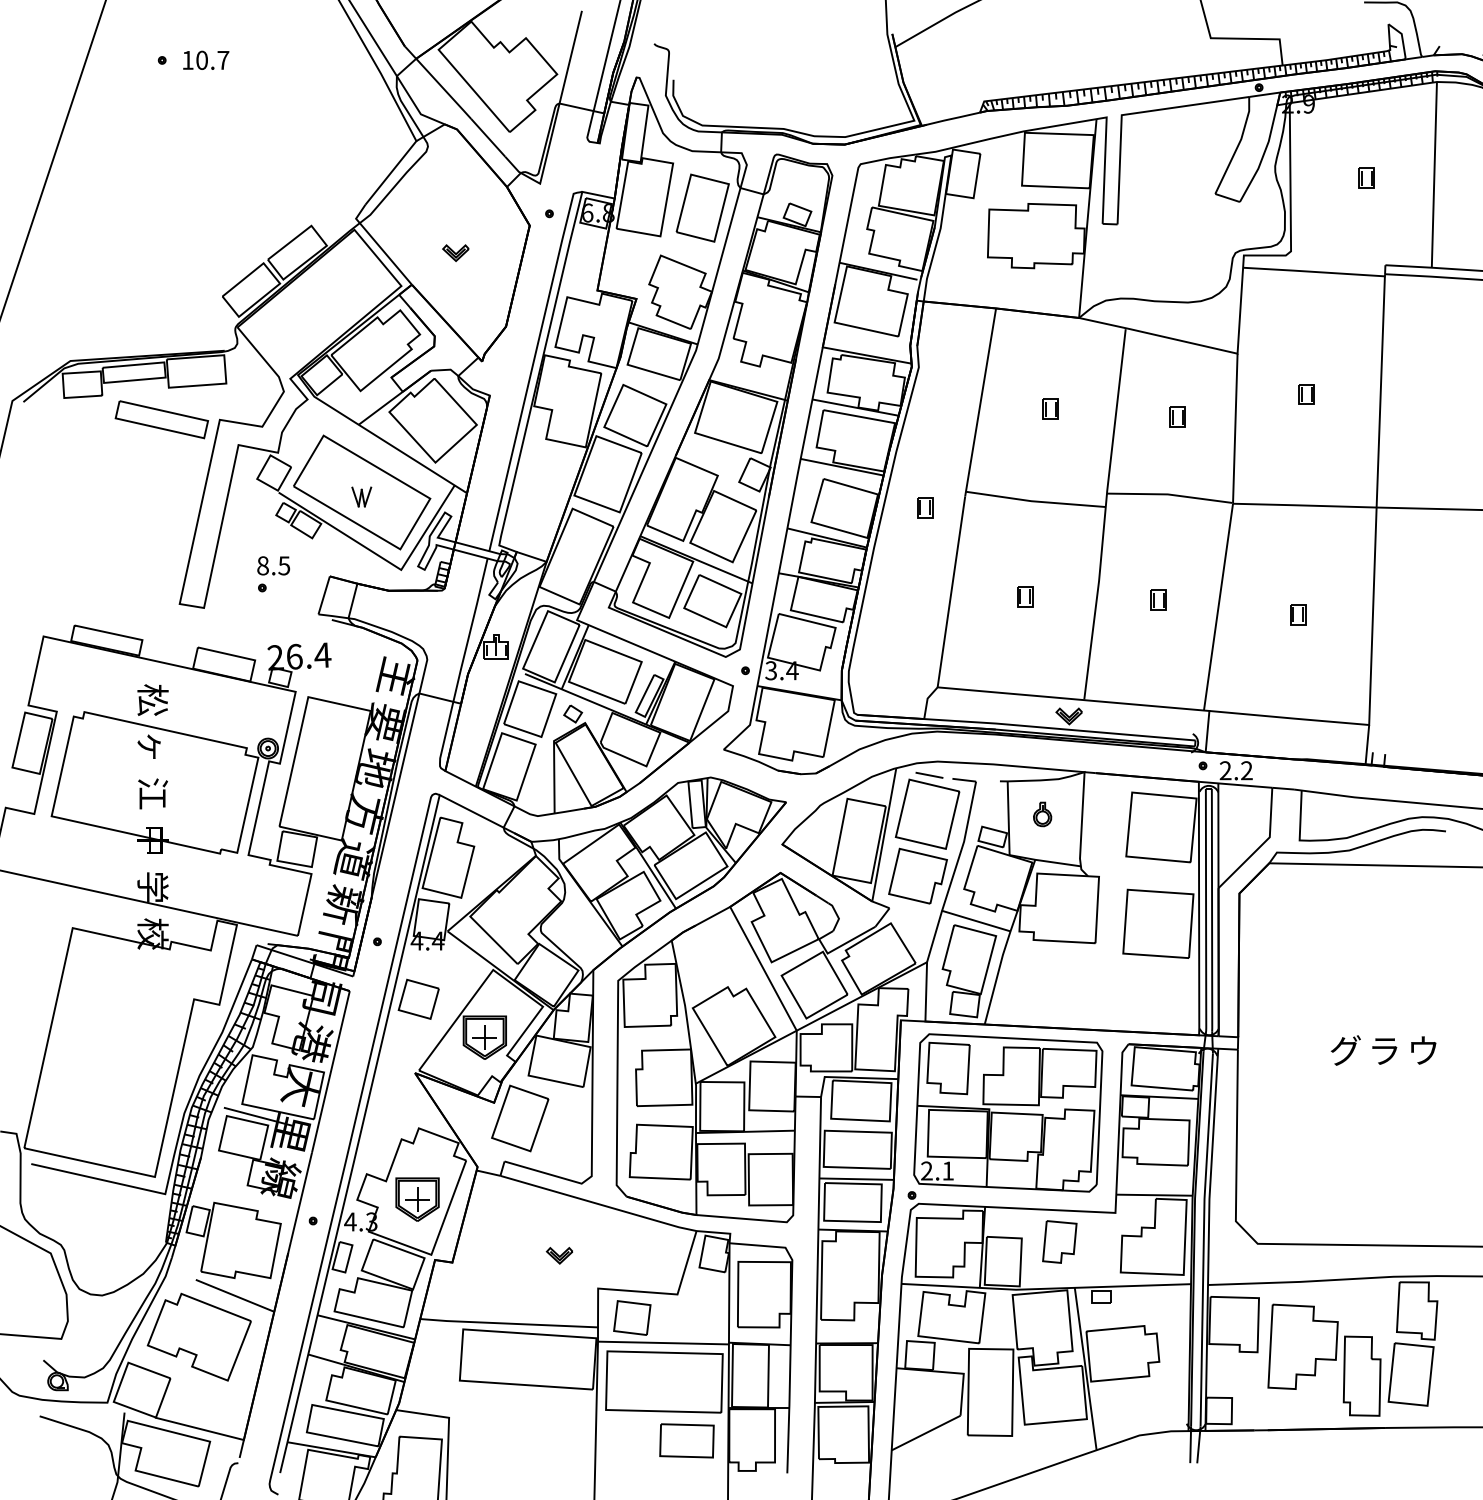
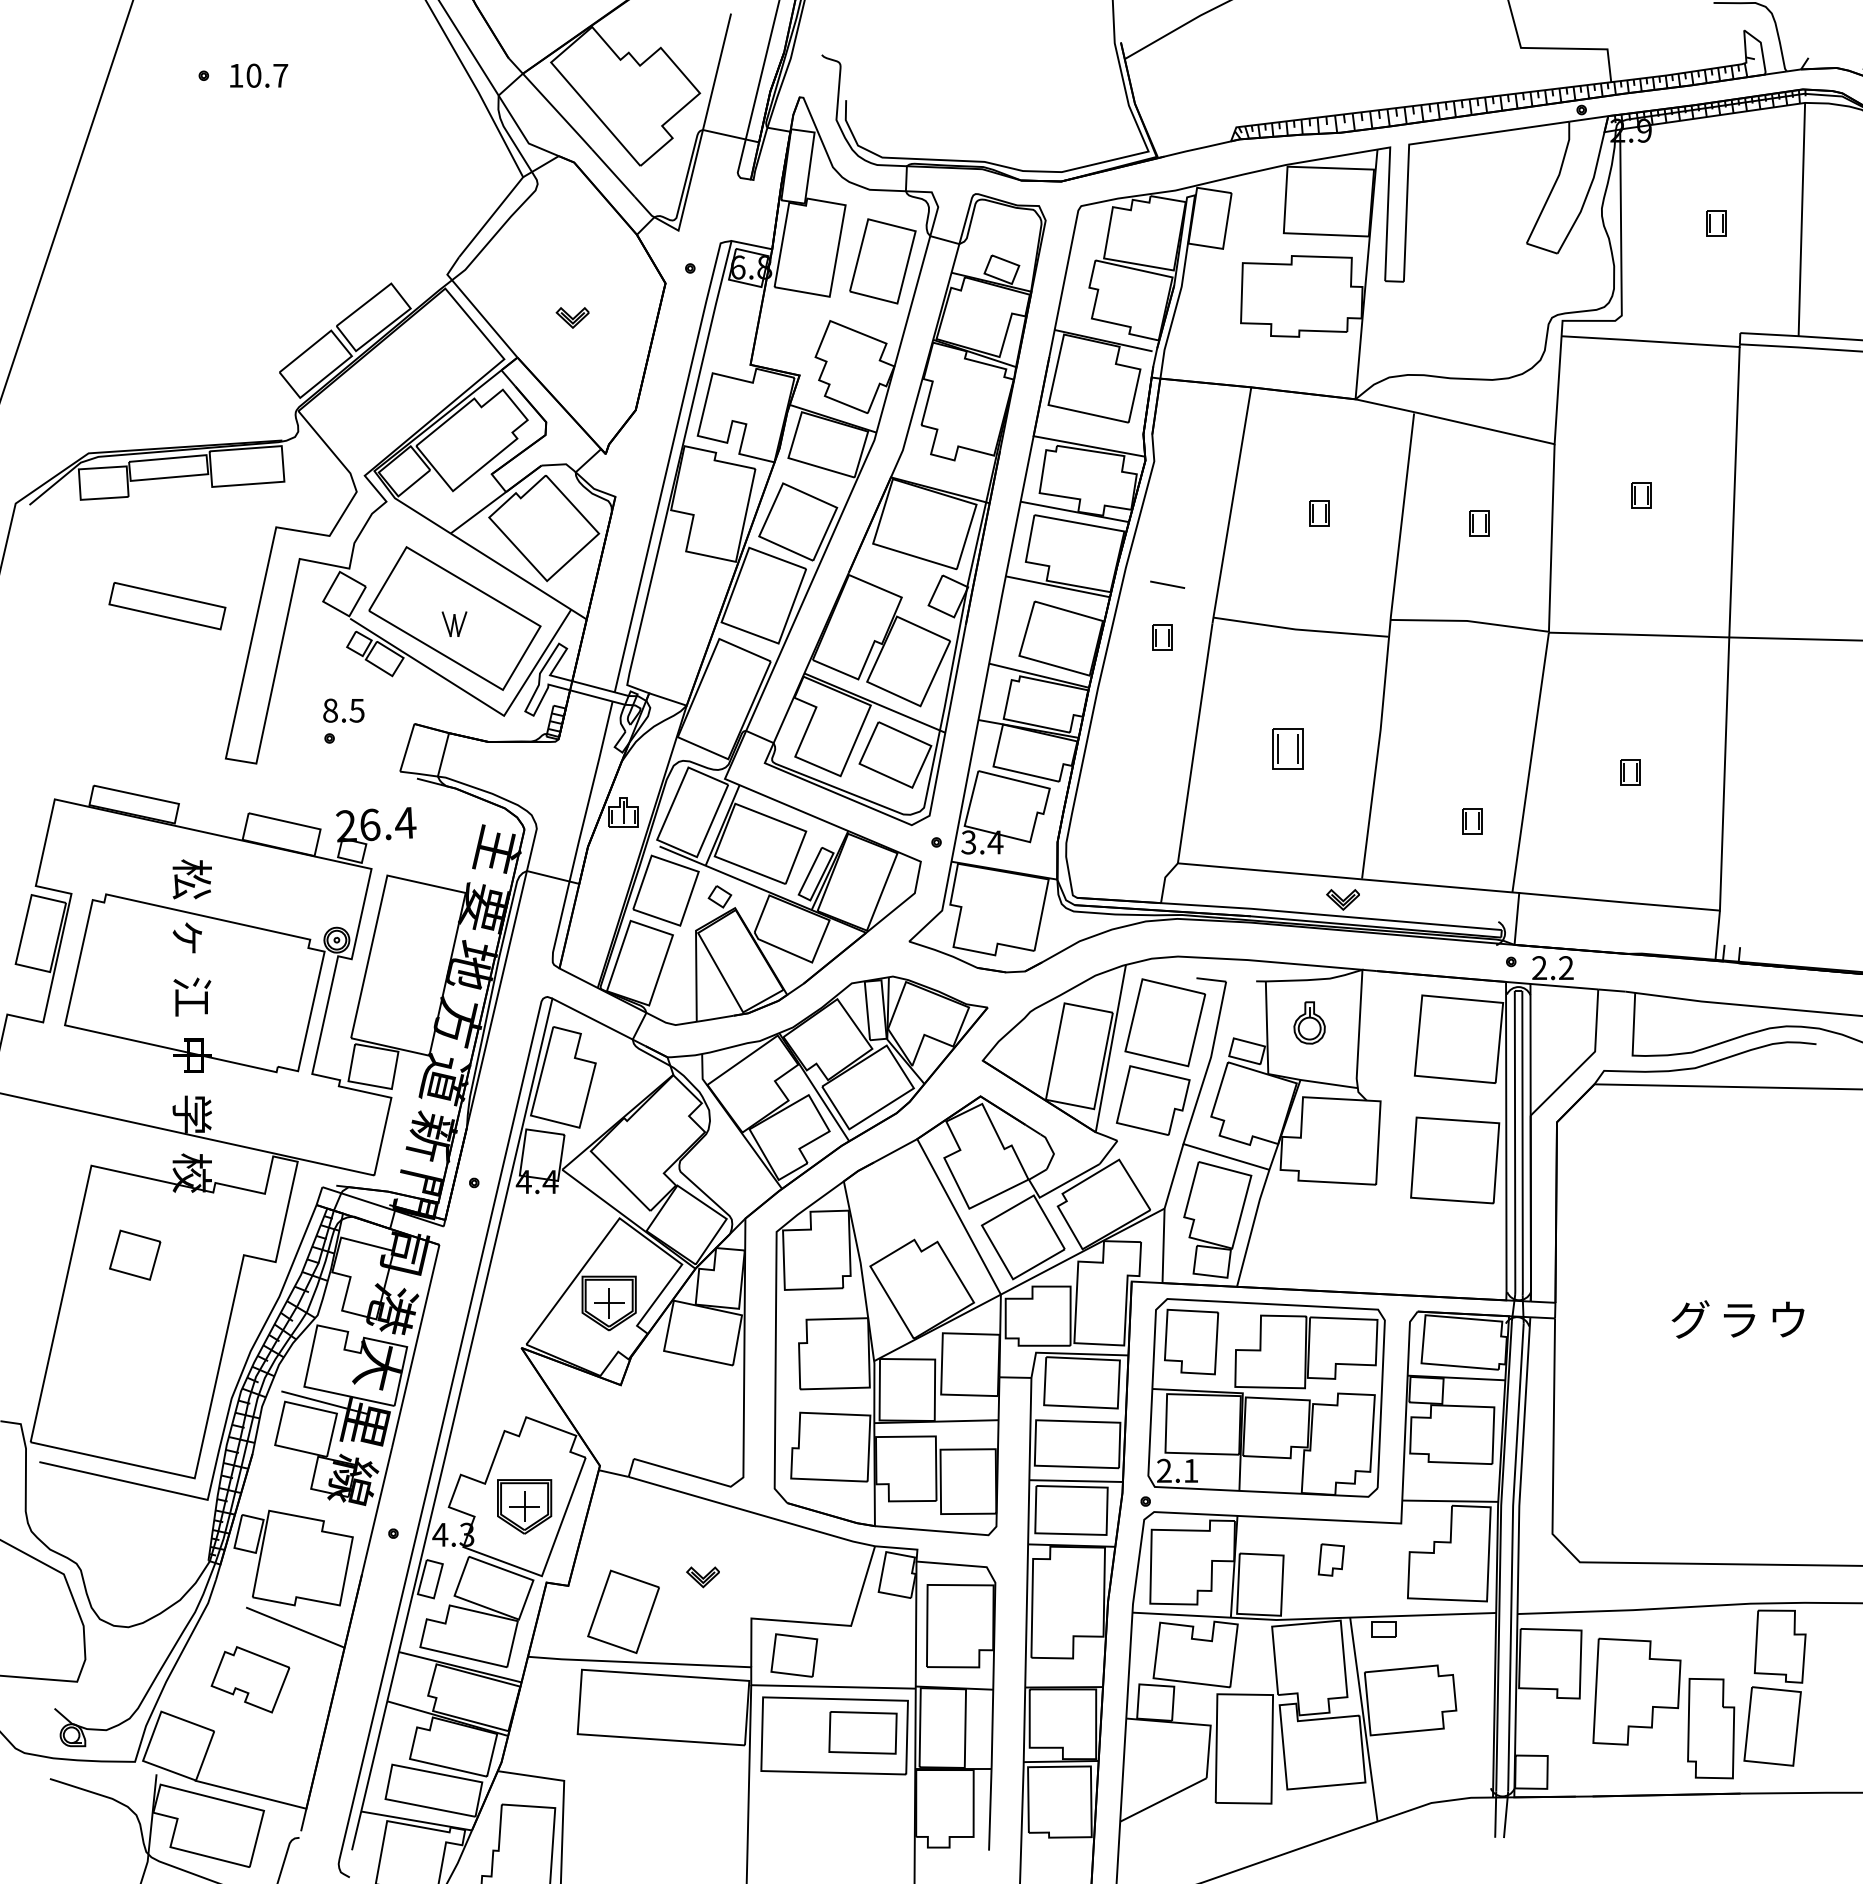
part: (161, 420) -> (167, 606), moved
part: (1024, 596) -> (1287, 749), size x1.6
part: (1158, 600) -> (1472, 821), moved
line: (929, 775) -> (1167, 584), moved
part: (1042, 814) -> (1309, 1022), size x1.4
part: (419, 998) -> (135, 1254), moved
part: (520, 1118) -> (623, 1611), moved
part: (1059, 1241) -> (1331, 1559), size x0.6
part: (199, 1337) -> (250, 1679), size x0.6
part: (686, 1440) -> (862, 1732), moved

